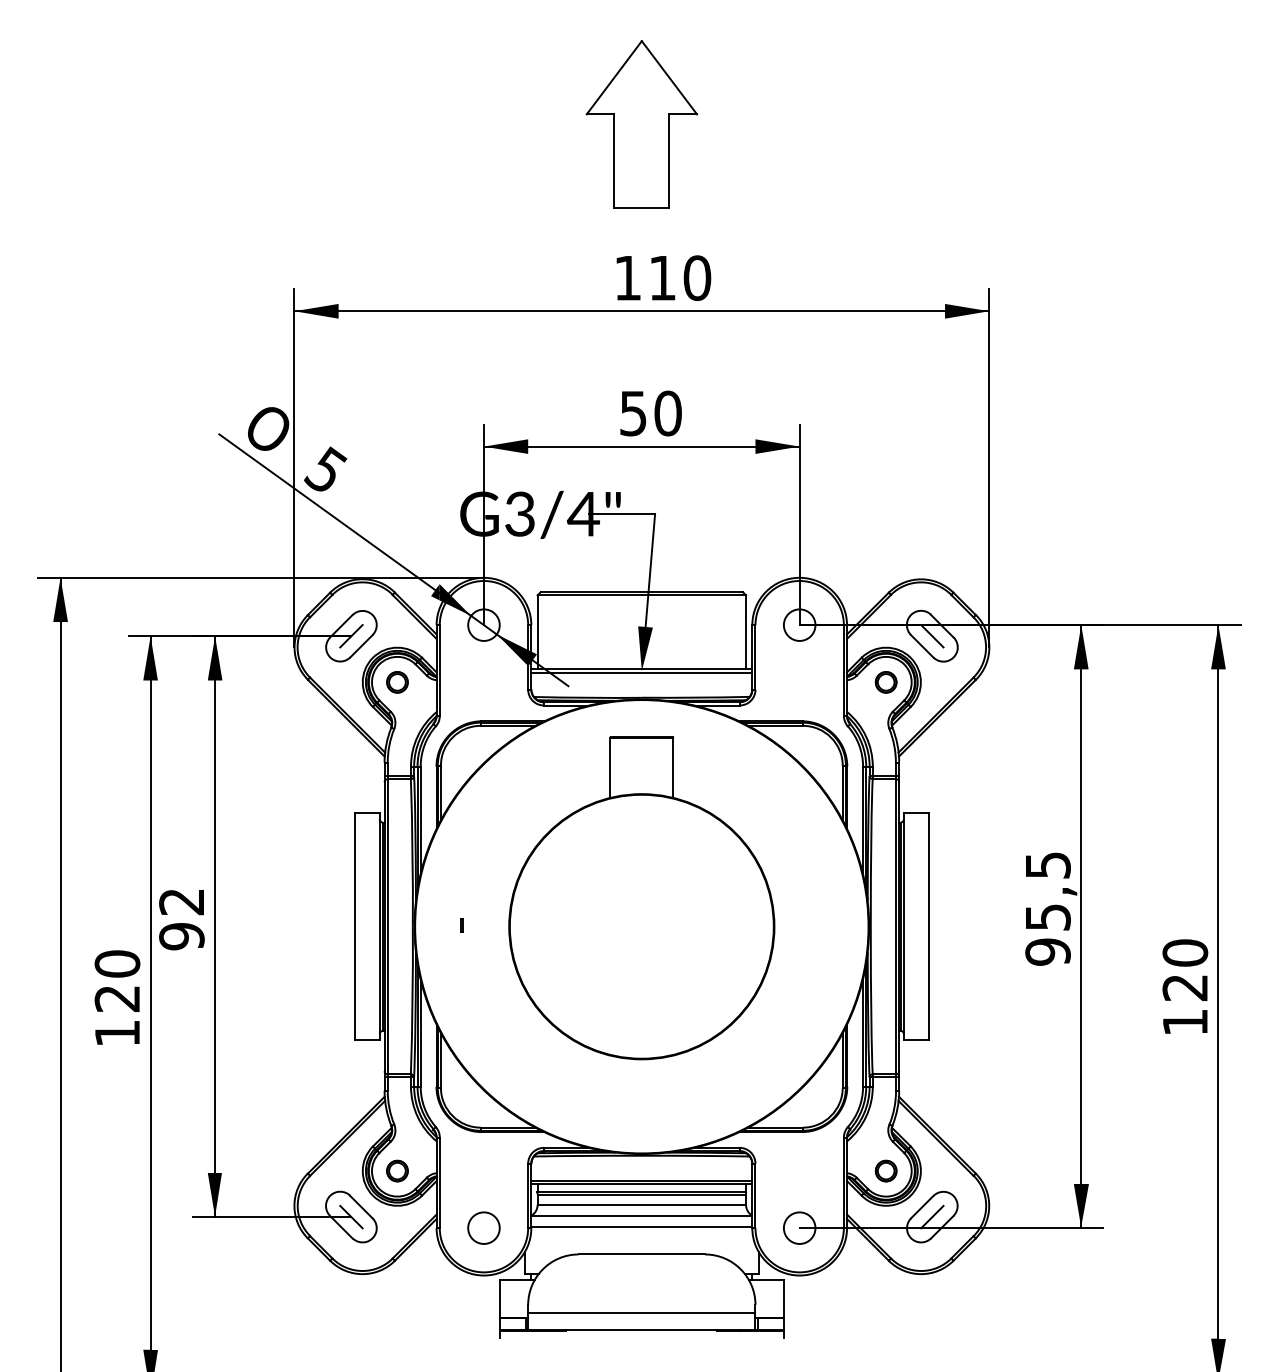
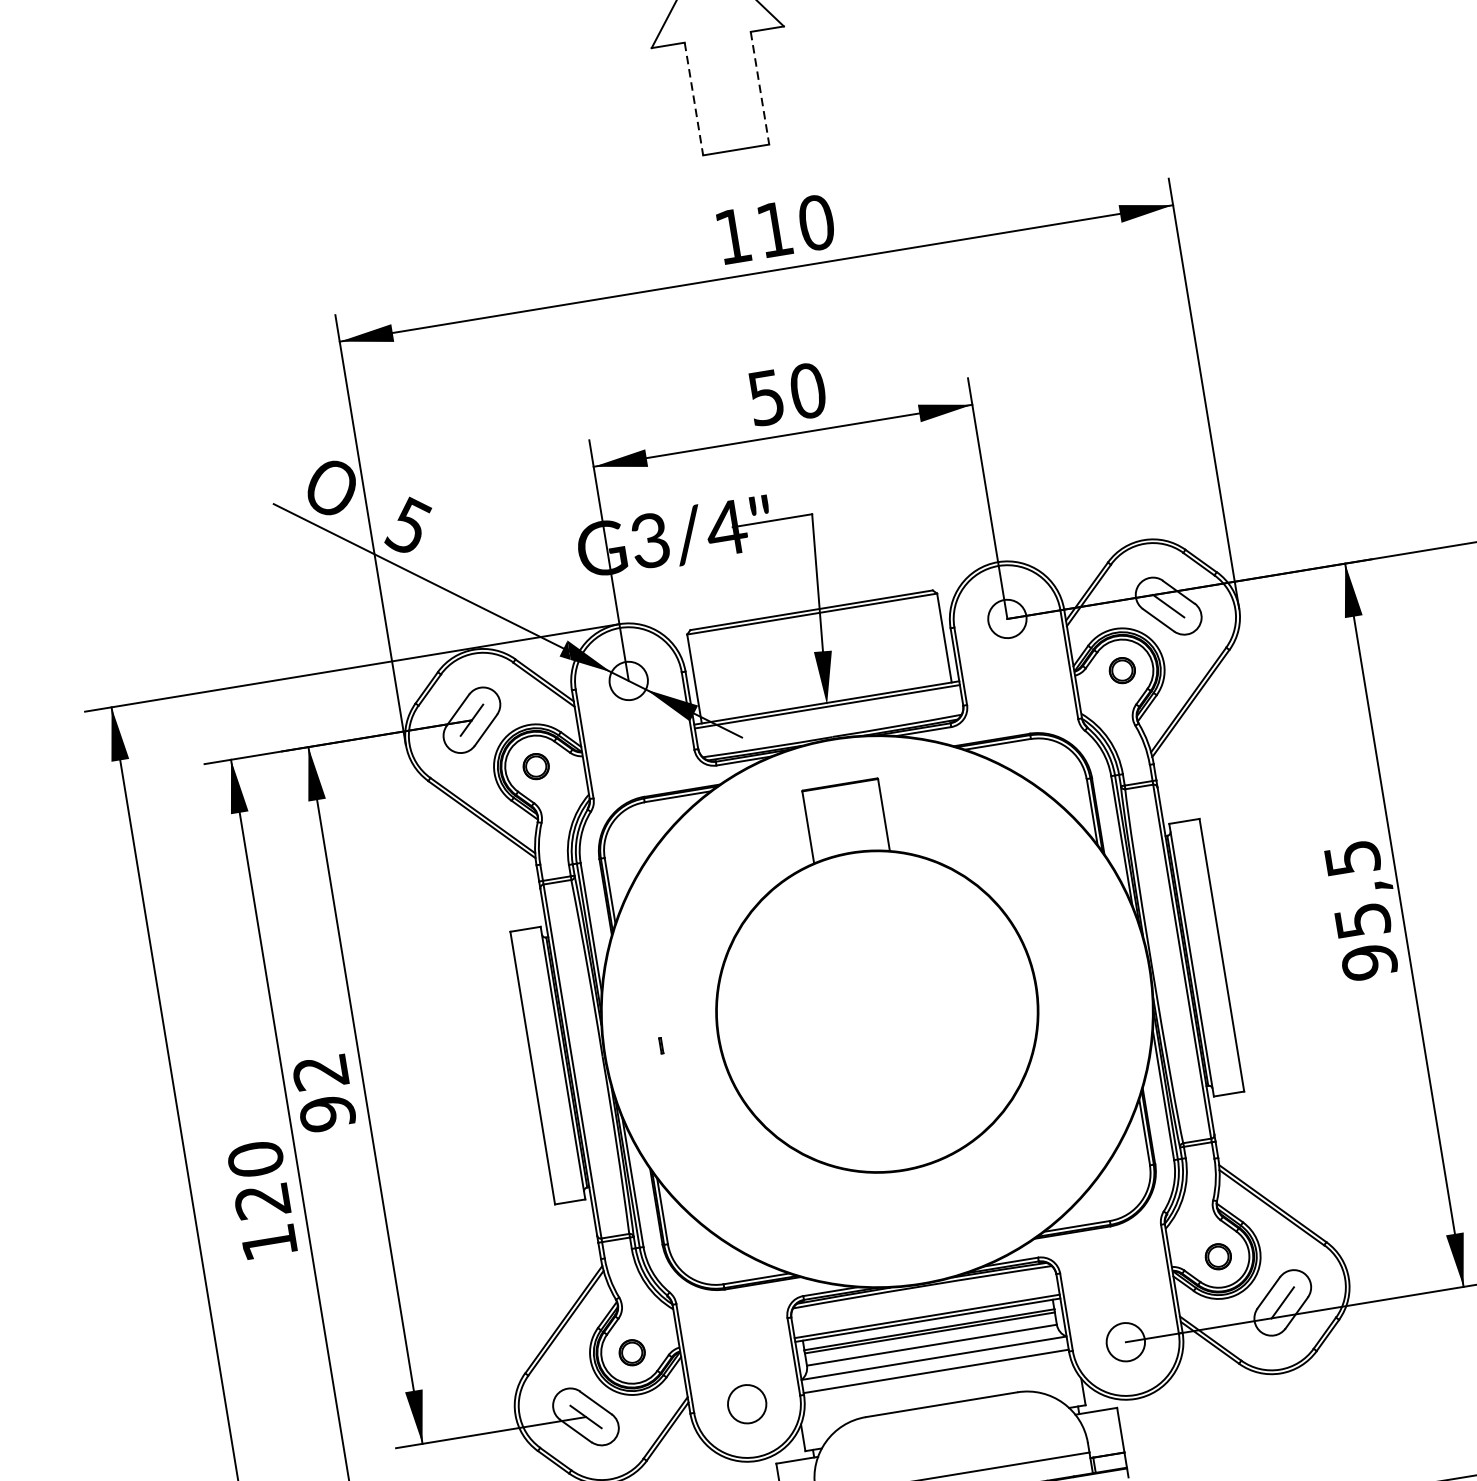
line: (614, 161) -> (694, 99), solid -> dashed
line: (669, 161) -> (760, 88), solid -> dashed

